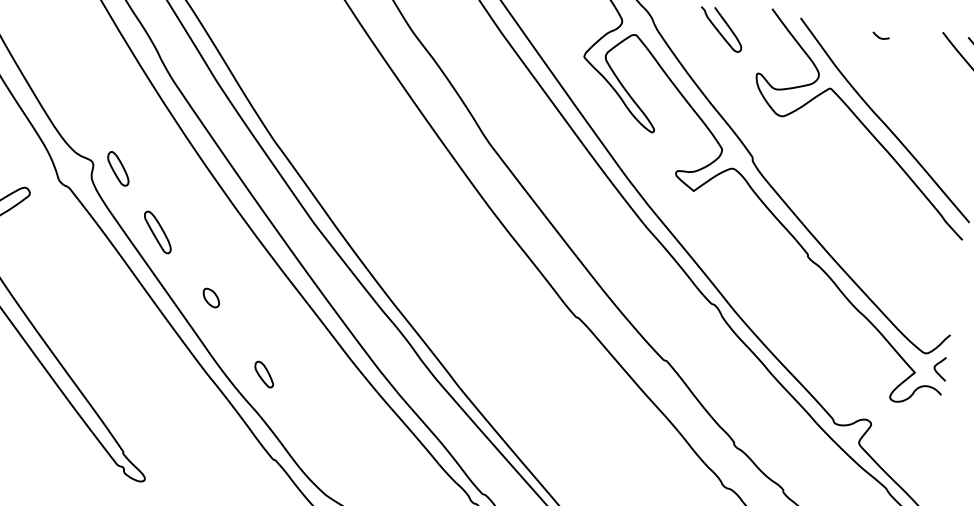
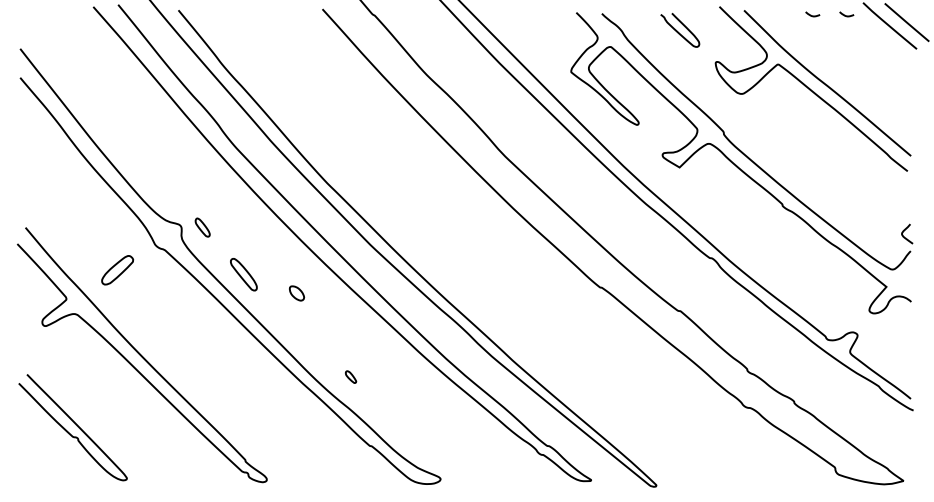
curve: (920, 44) -> (846, 15), added
part: (118, 168) -> (202, 227), size x0.7
part: (212, 298) -> (297, 293), moved
curve: (939, 364) -> (905, 230), moved
part: (263, 373) -> (350, 376), size x0.6

